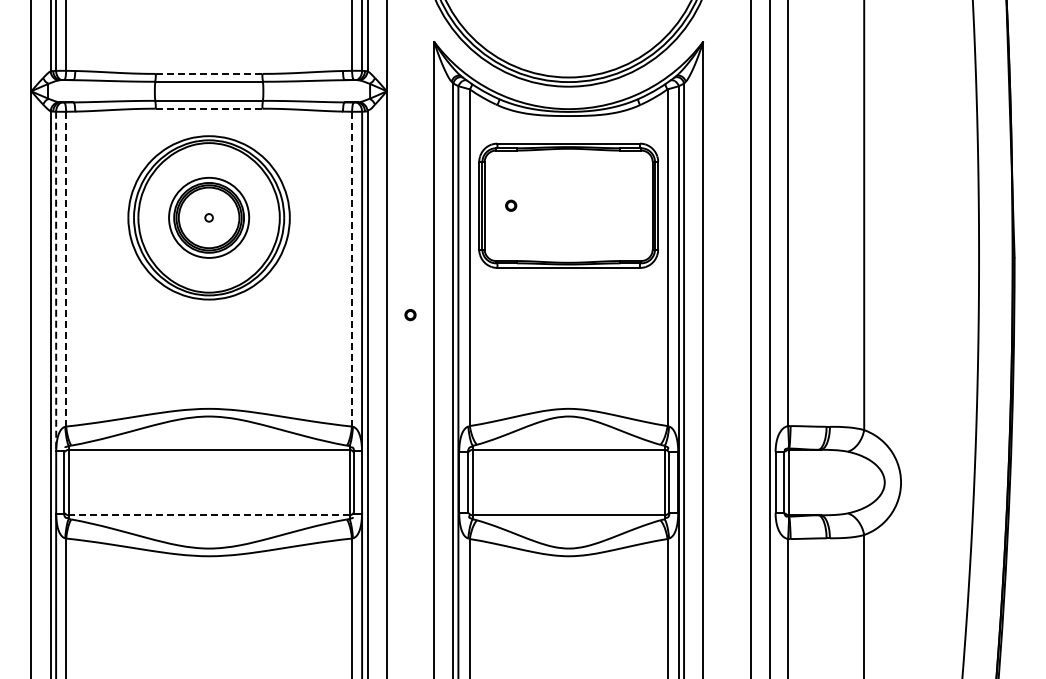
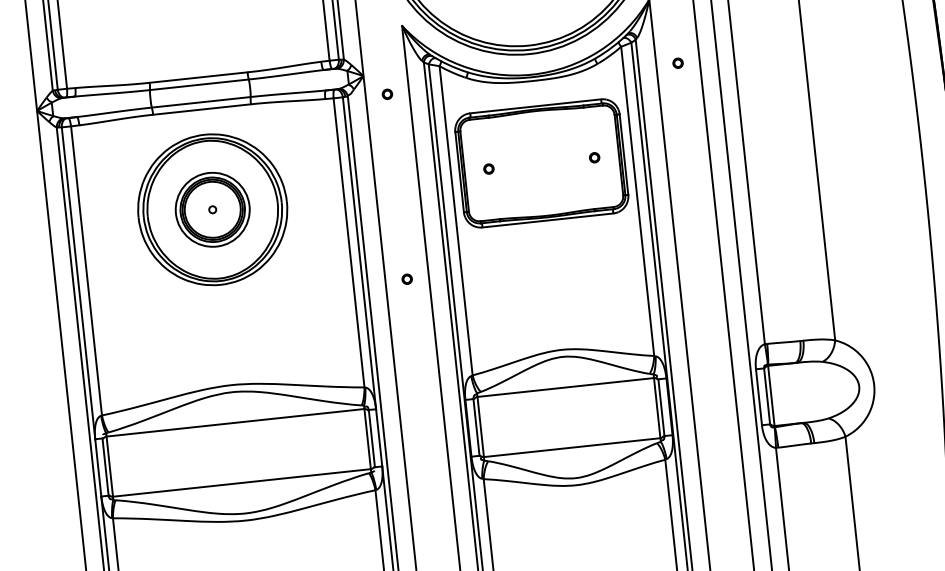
line: (209, 73) -> (198, 77), dashed -> solid
line: (208, 108) -> (201, 109), dashed -> solid
part: (410, 113) -> (387, 94), added
part: (726, 113) -> (677, 63), added
part: (626, 205) -> (594, 157), added
line: (66, 268) -> (86, 270), dashed -> solid
line: (352, 268) -> (349, 242), dashed -> solid
line: (56, 281) -> (78, 283), dashed -> solid
line: (208, 515) -> (241, 483), dashed -> solid

